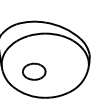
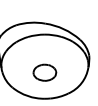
part: (33, 71) -> (44, 72), moved

